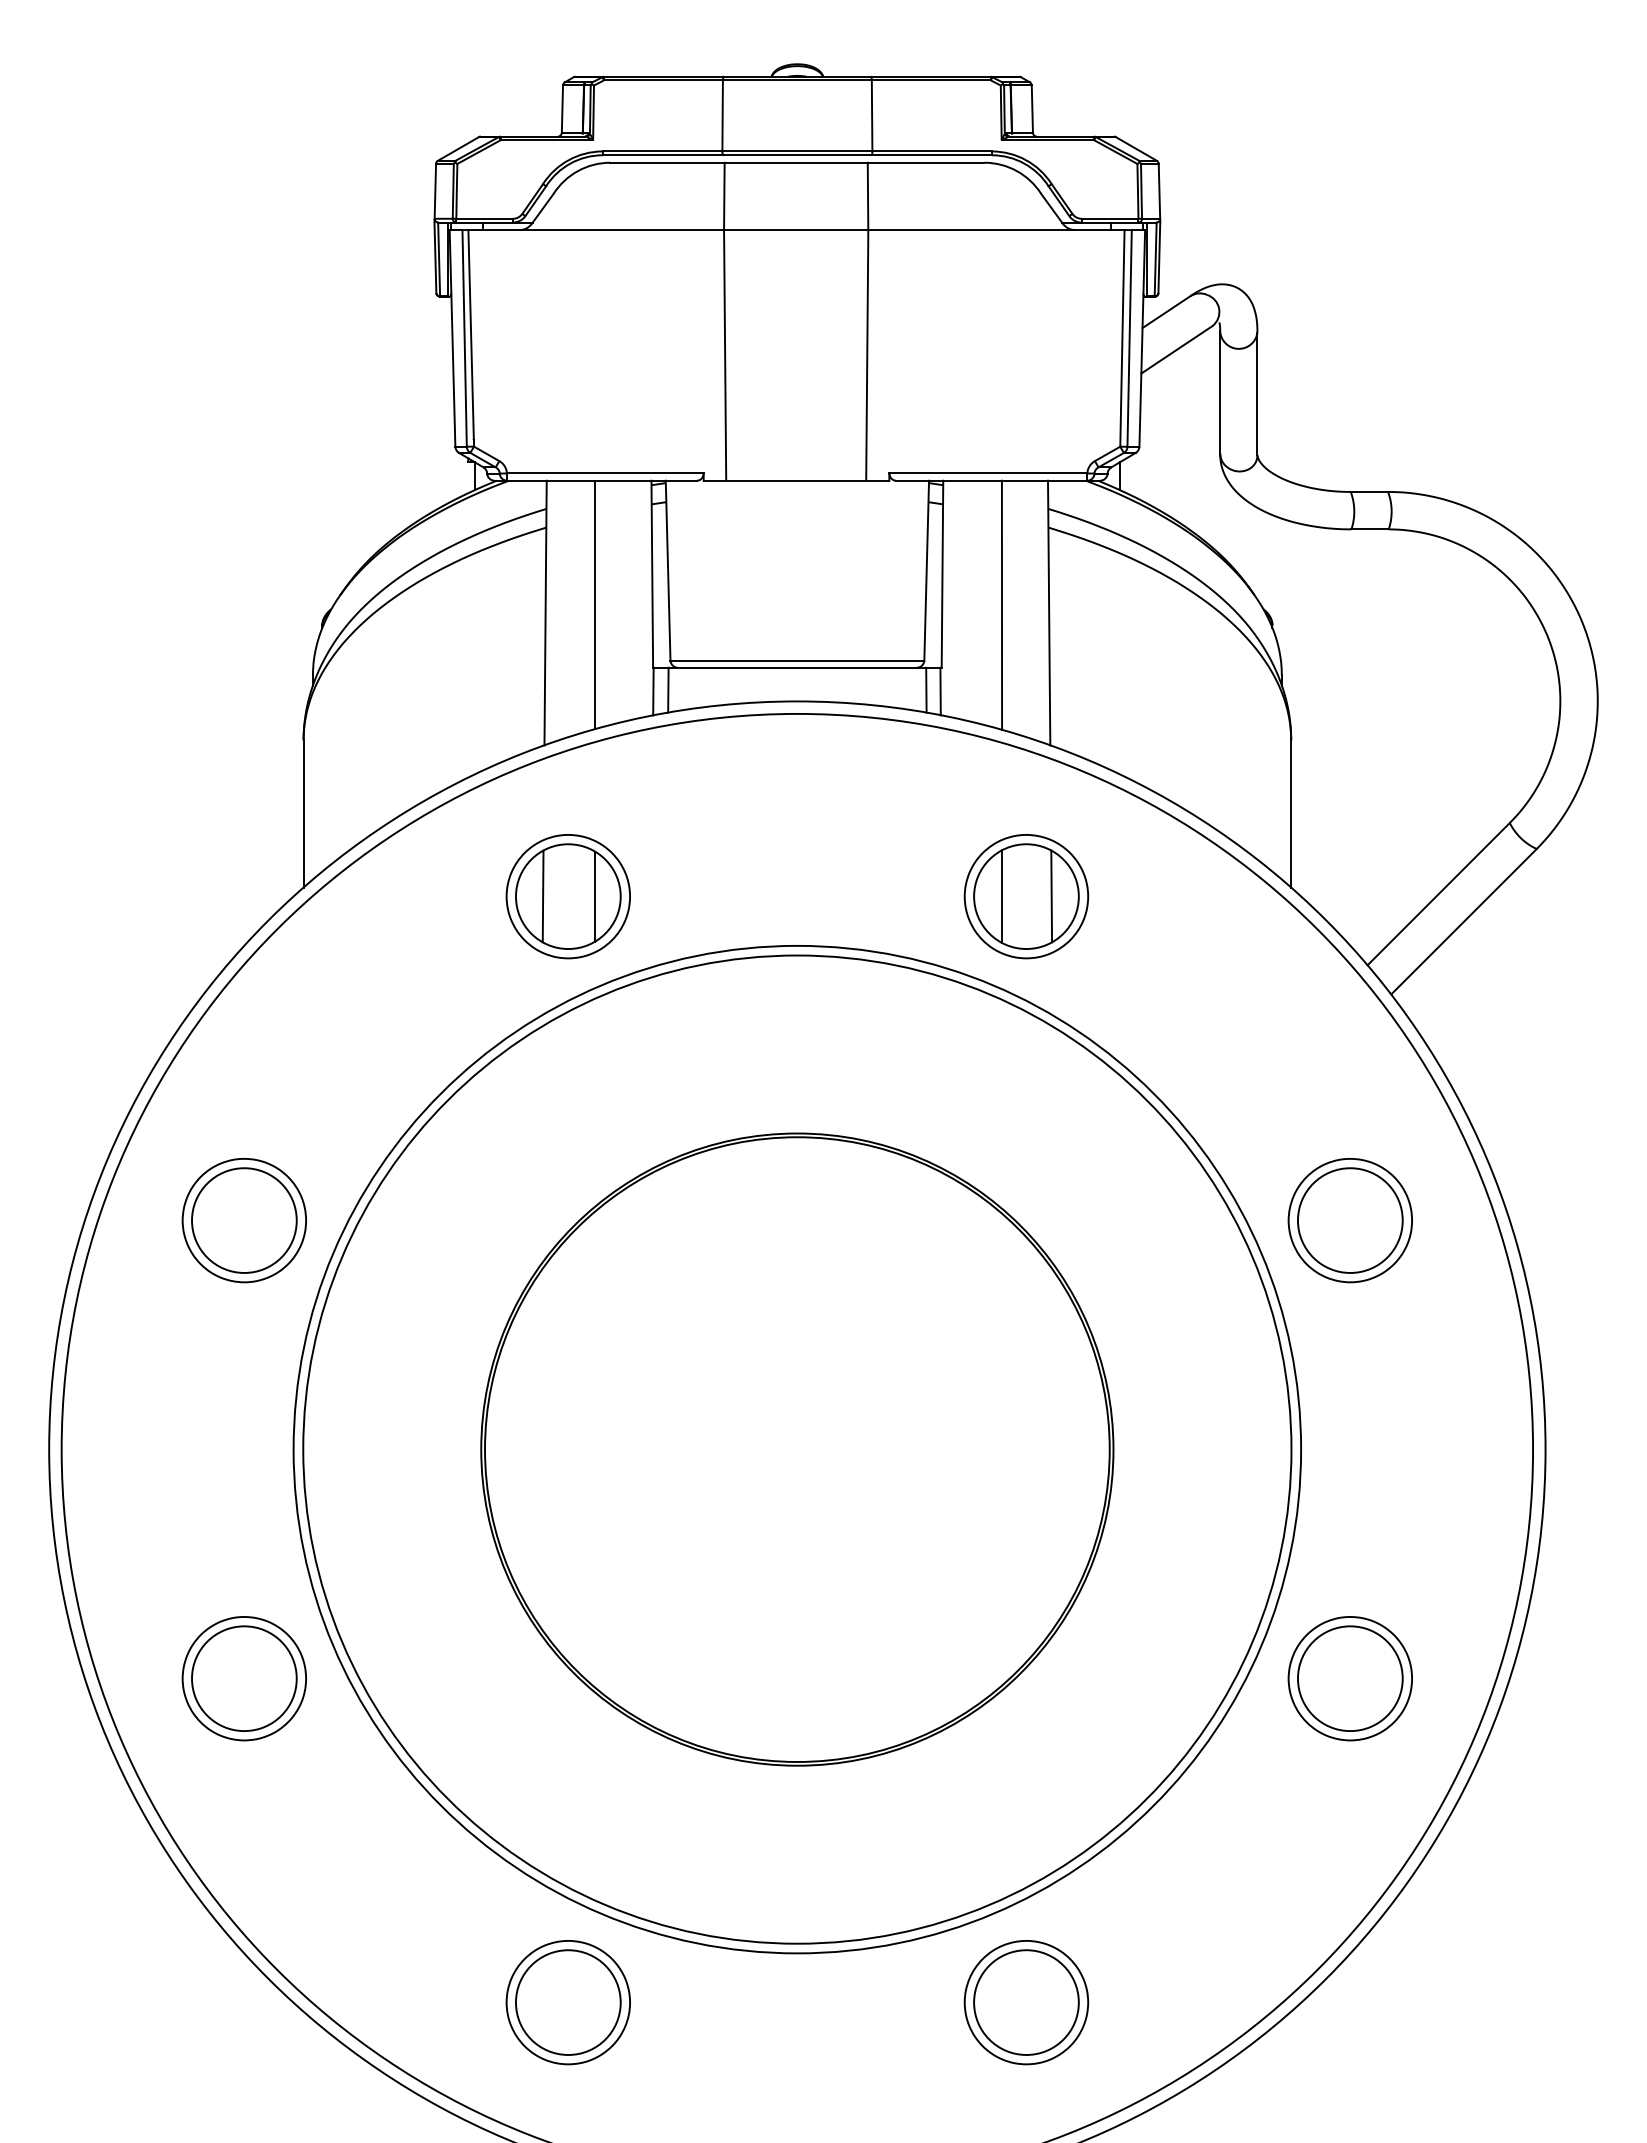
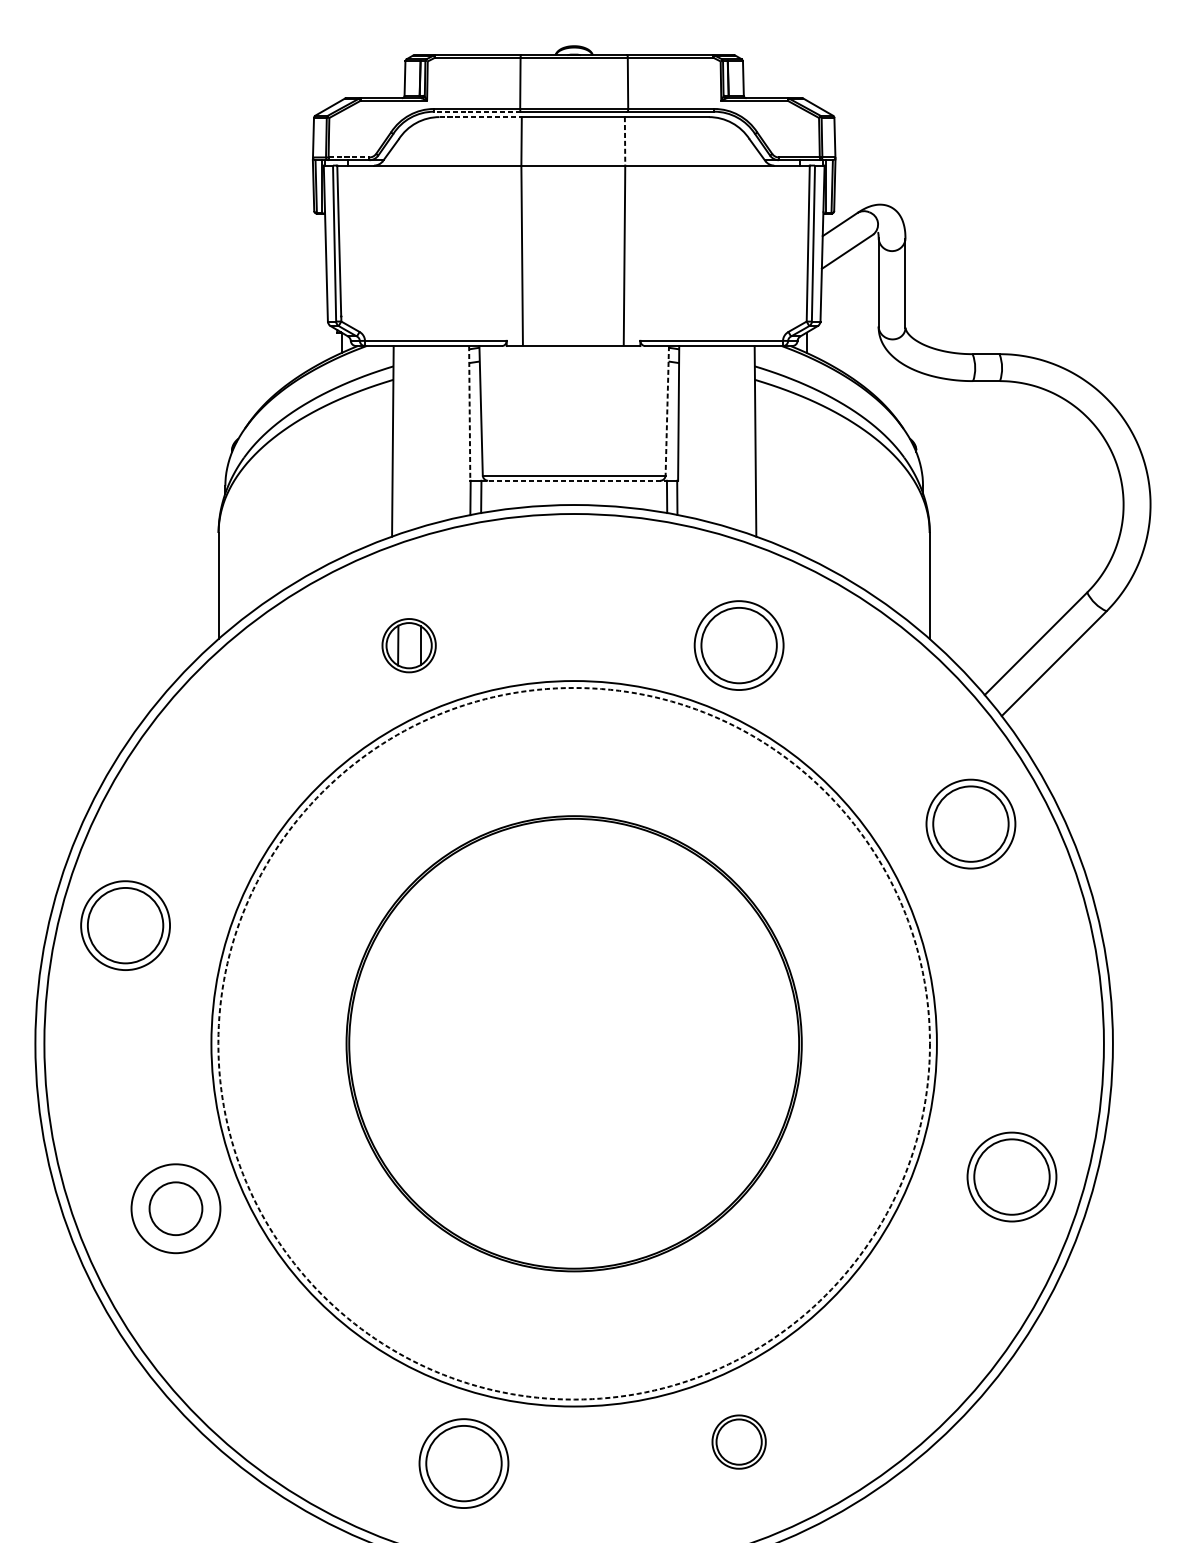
line: (662, 155) -> (477, 111), solid -> dashed
line: (668, 162) -> (481, 116), solid -> dashed
line: (868, 196) -> (625, 141), solid -> dashed
line: (485, 218) -> (349, 157), solid -> dashed
line: (926, 570) -> (667, 410), solid -> dashed
line: (652, 574) -> (469, 413), solid -> dashed
line: (595, 604) -> (428, 435), removed
line: (1001, 605) -> (721, 435), removed
line: (797, 667) -> (574, 480), solid -> dashed
part: (567, 896) -> (408, 645), size x0.6
line: (1002, 896) -> (721, 645), removed
line: (1051, 896) -> (757, 645), removed
part: (243, 1220) -> (124, 925), moved
part: (1349, 1220) -> (970, 824), moved
circle: (797, 1449) -> (574, 1043), solid -> dashed
circle: (244, 1678) -> (176, 1208), size x0.7
part: (1349, 1678) -> (1011, 1176), moved
part: (567, 2002) -> (463, 1463), moved
part: (1026, 2002) -> (739, 1441), size x0.6

